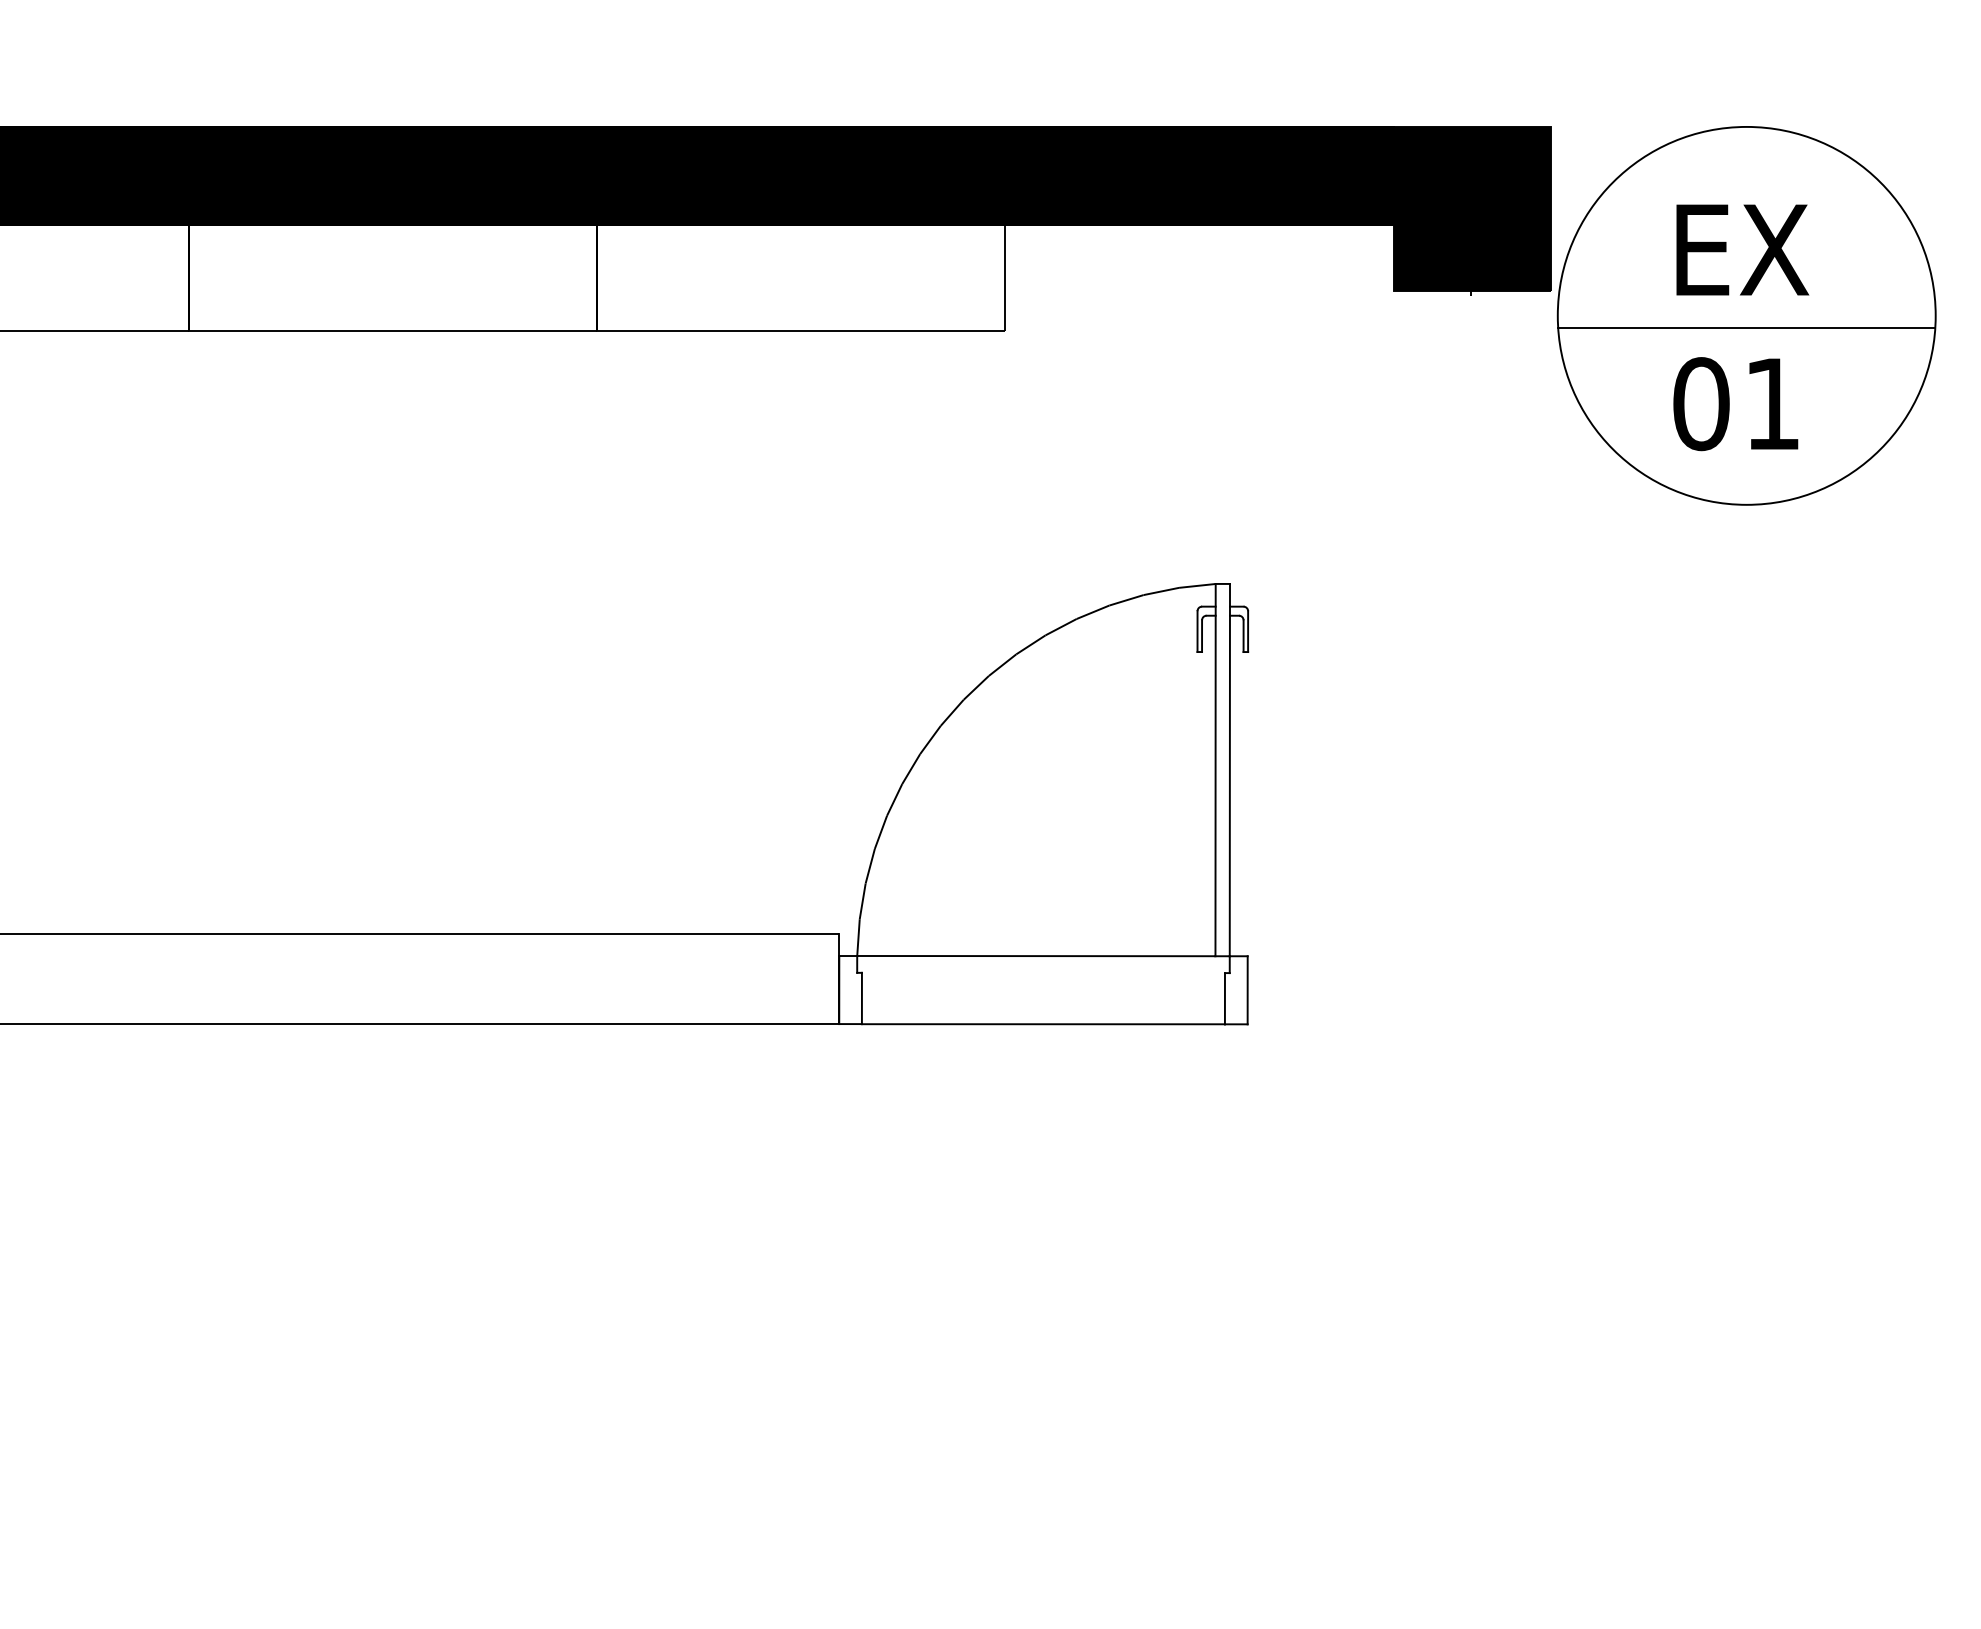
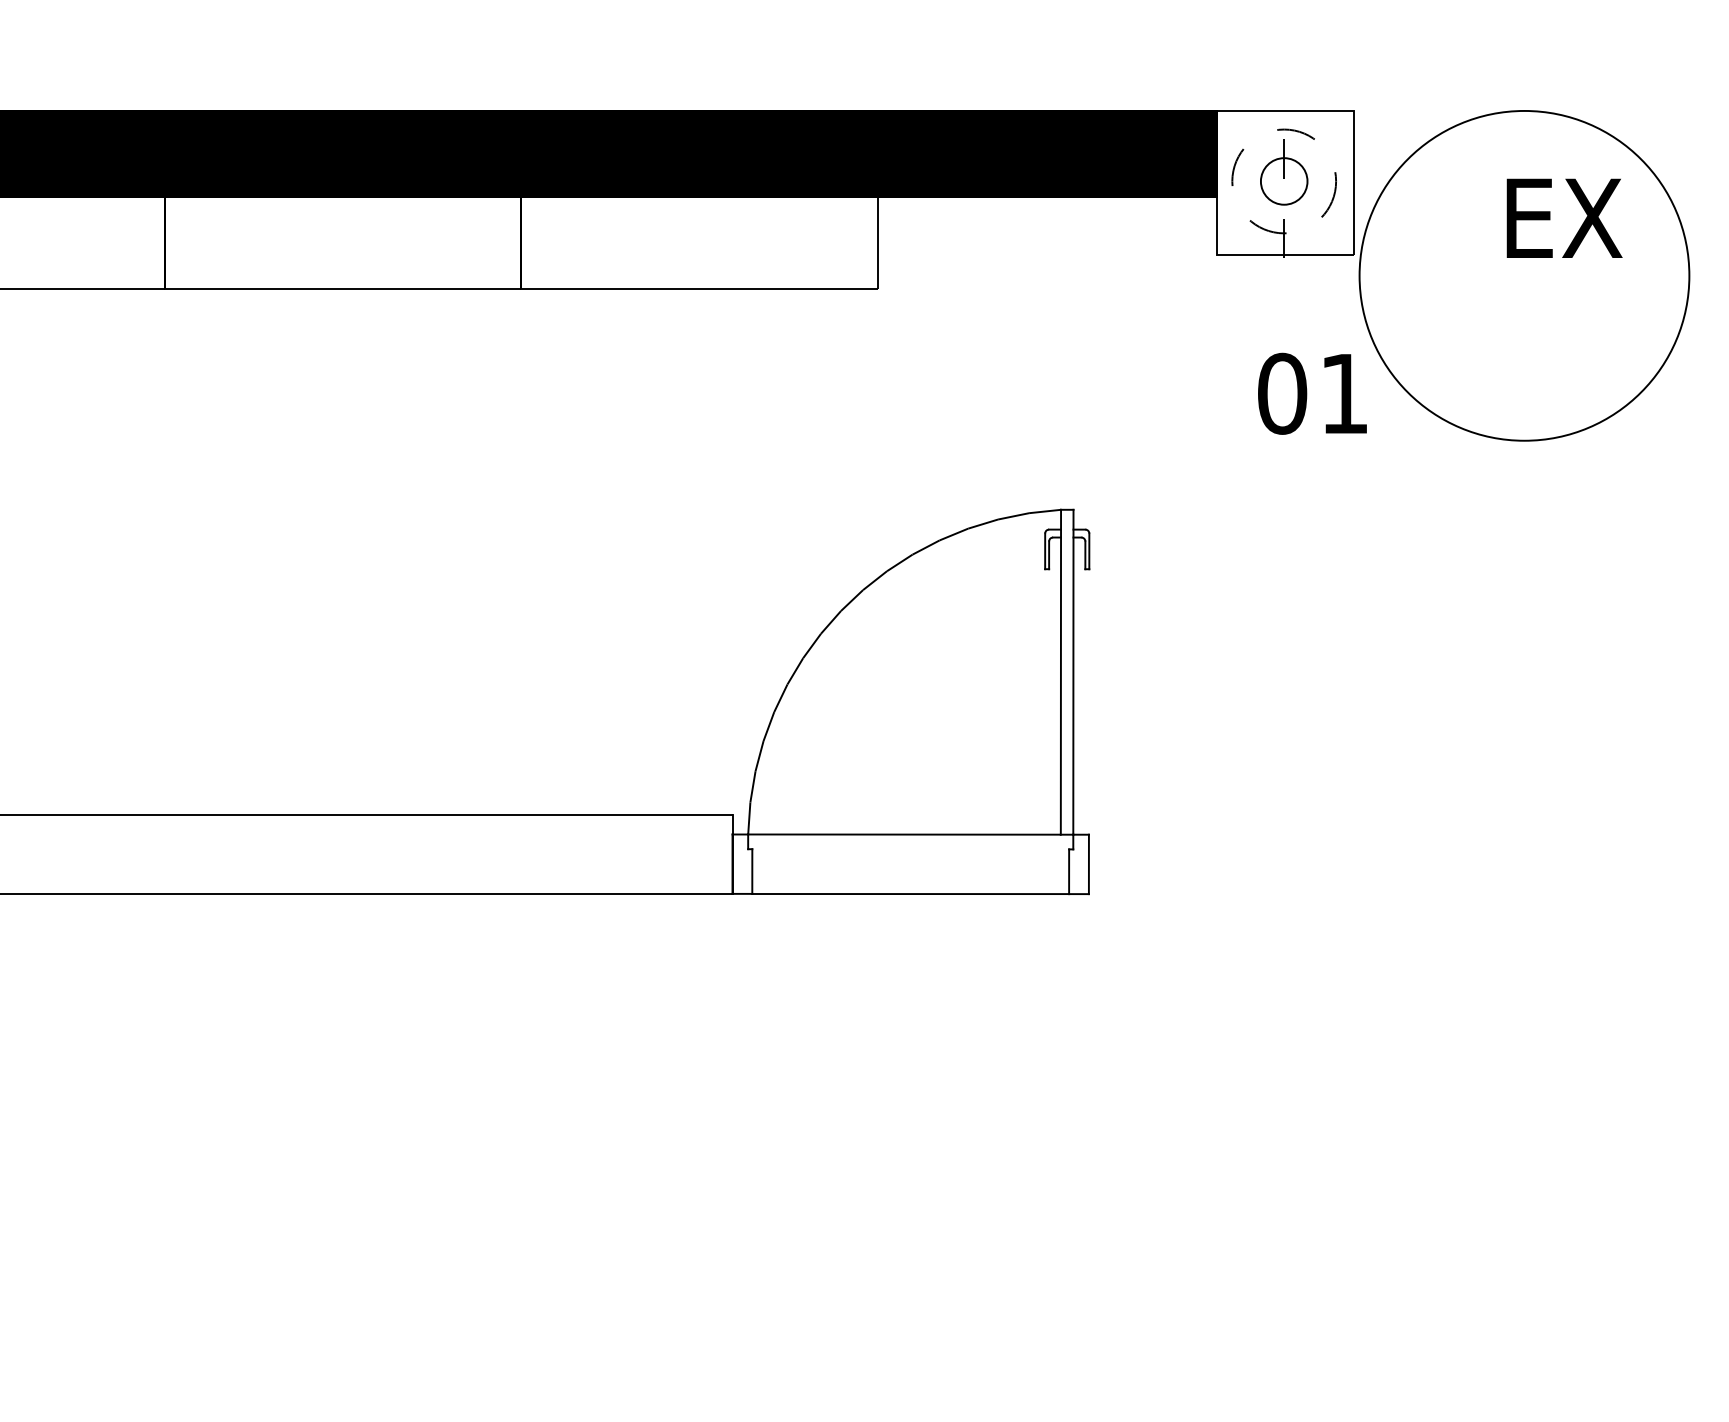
fill: (1472, 208) -> (1285, 182), removed
text: (1742, 249) -> (1564, 217), moved
line: (1746, 328) -> (1524, 286), removed
text: (1735, 404) -> (1312, 394), moved

